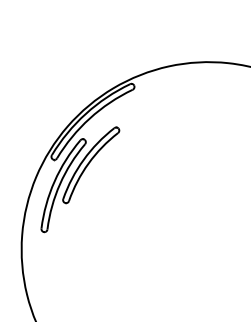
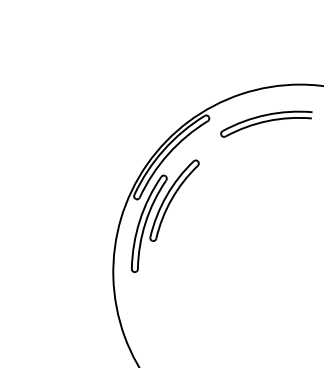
part: (190, 98) -> (266, 123), added

